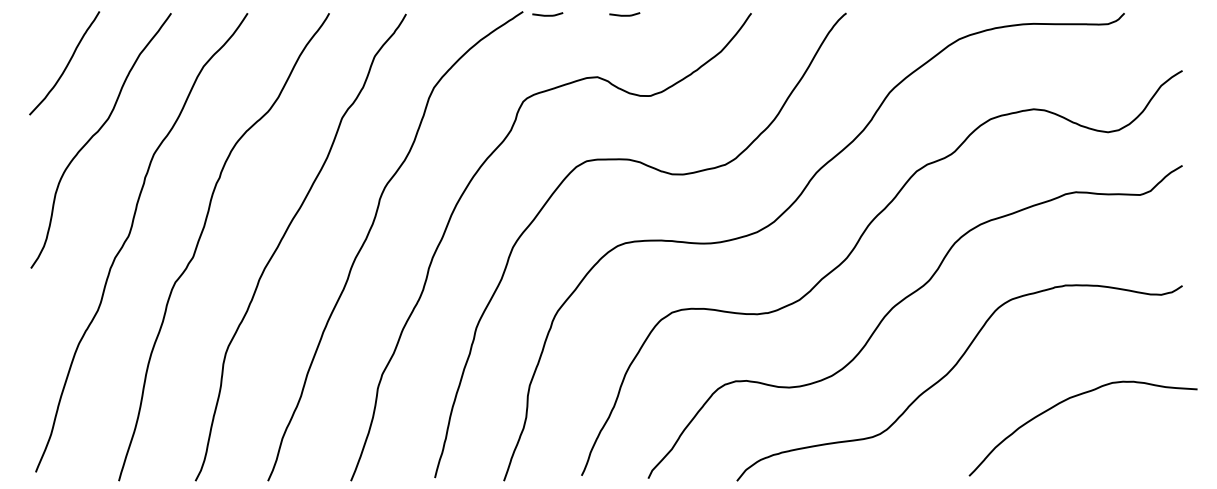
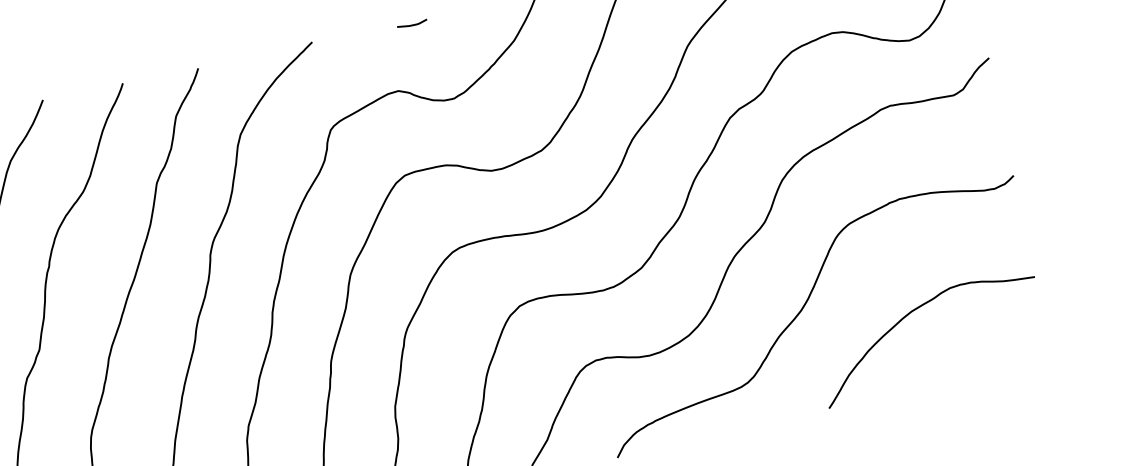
line: (547, 14) -> (336, 39), removed
curve: (1067, 400) -> (909, 314), moved

